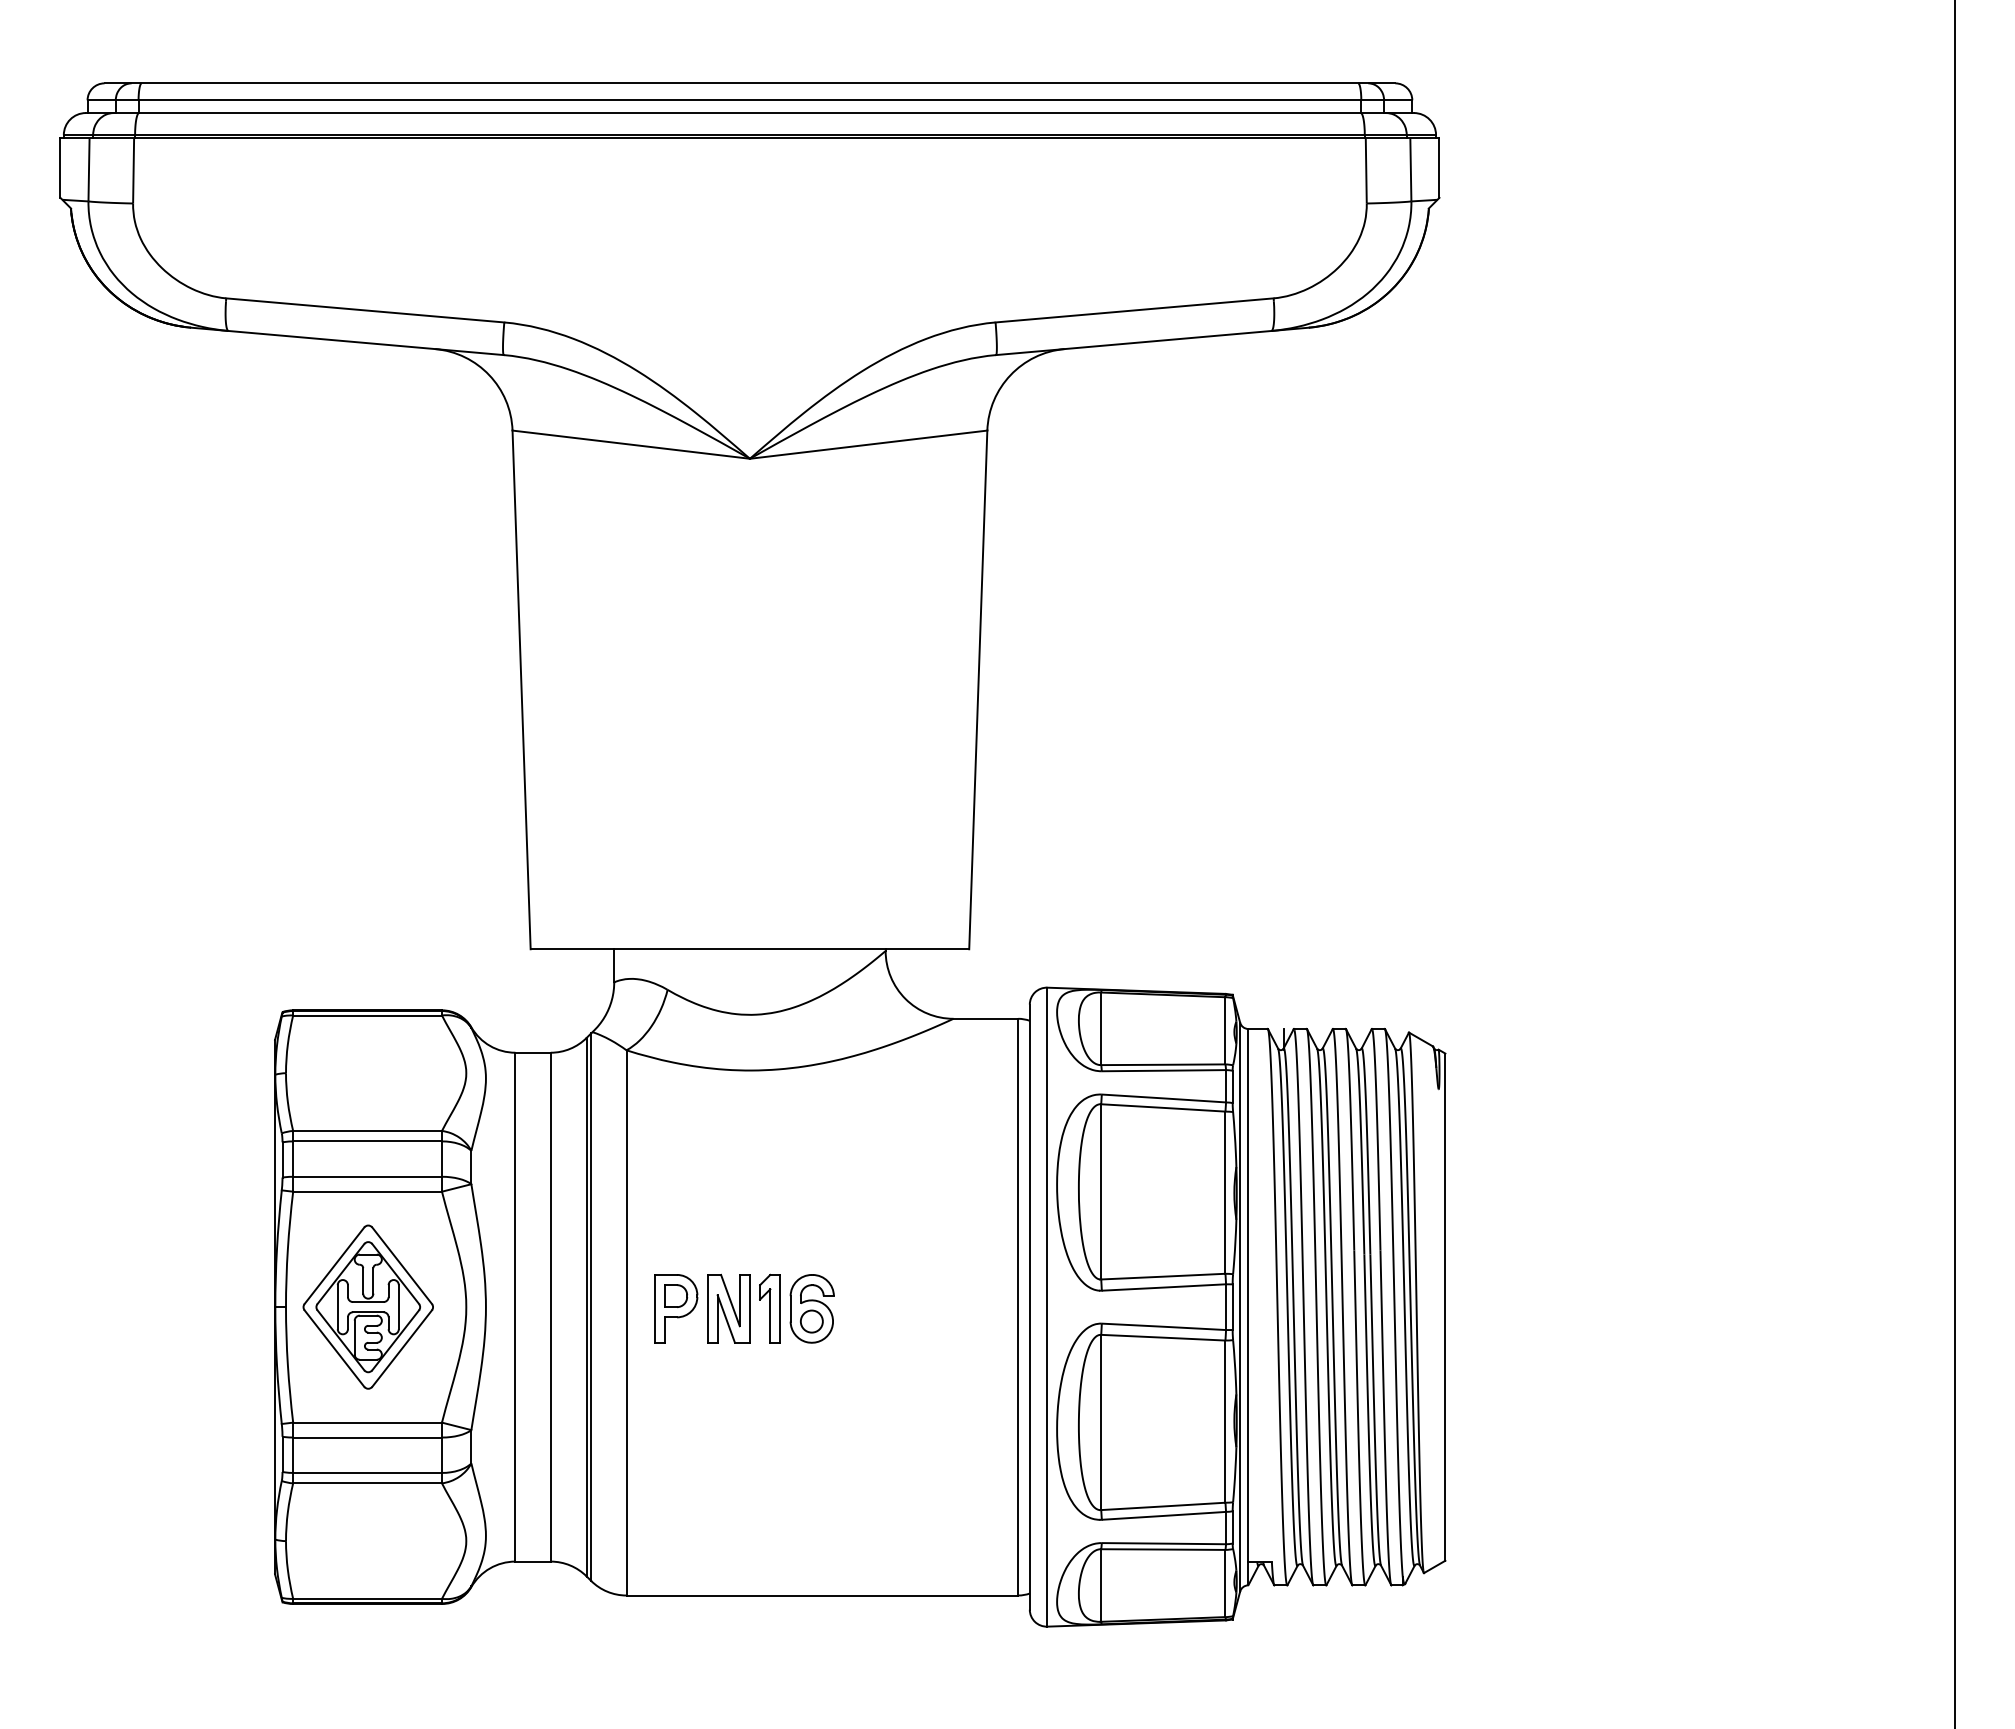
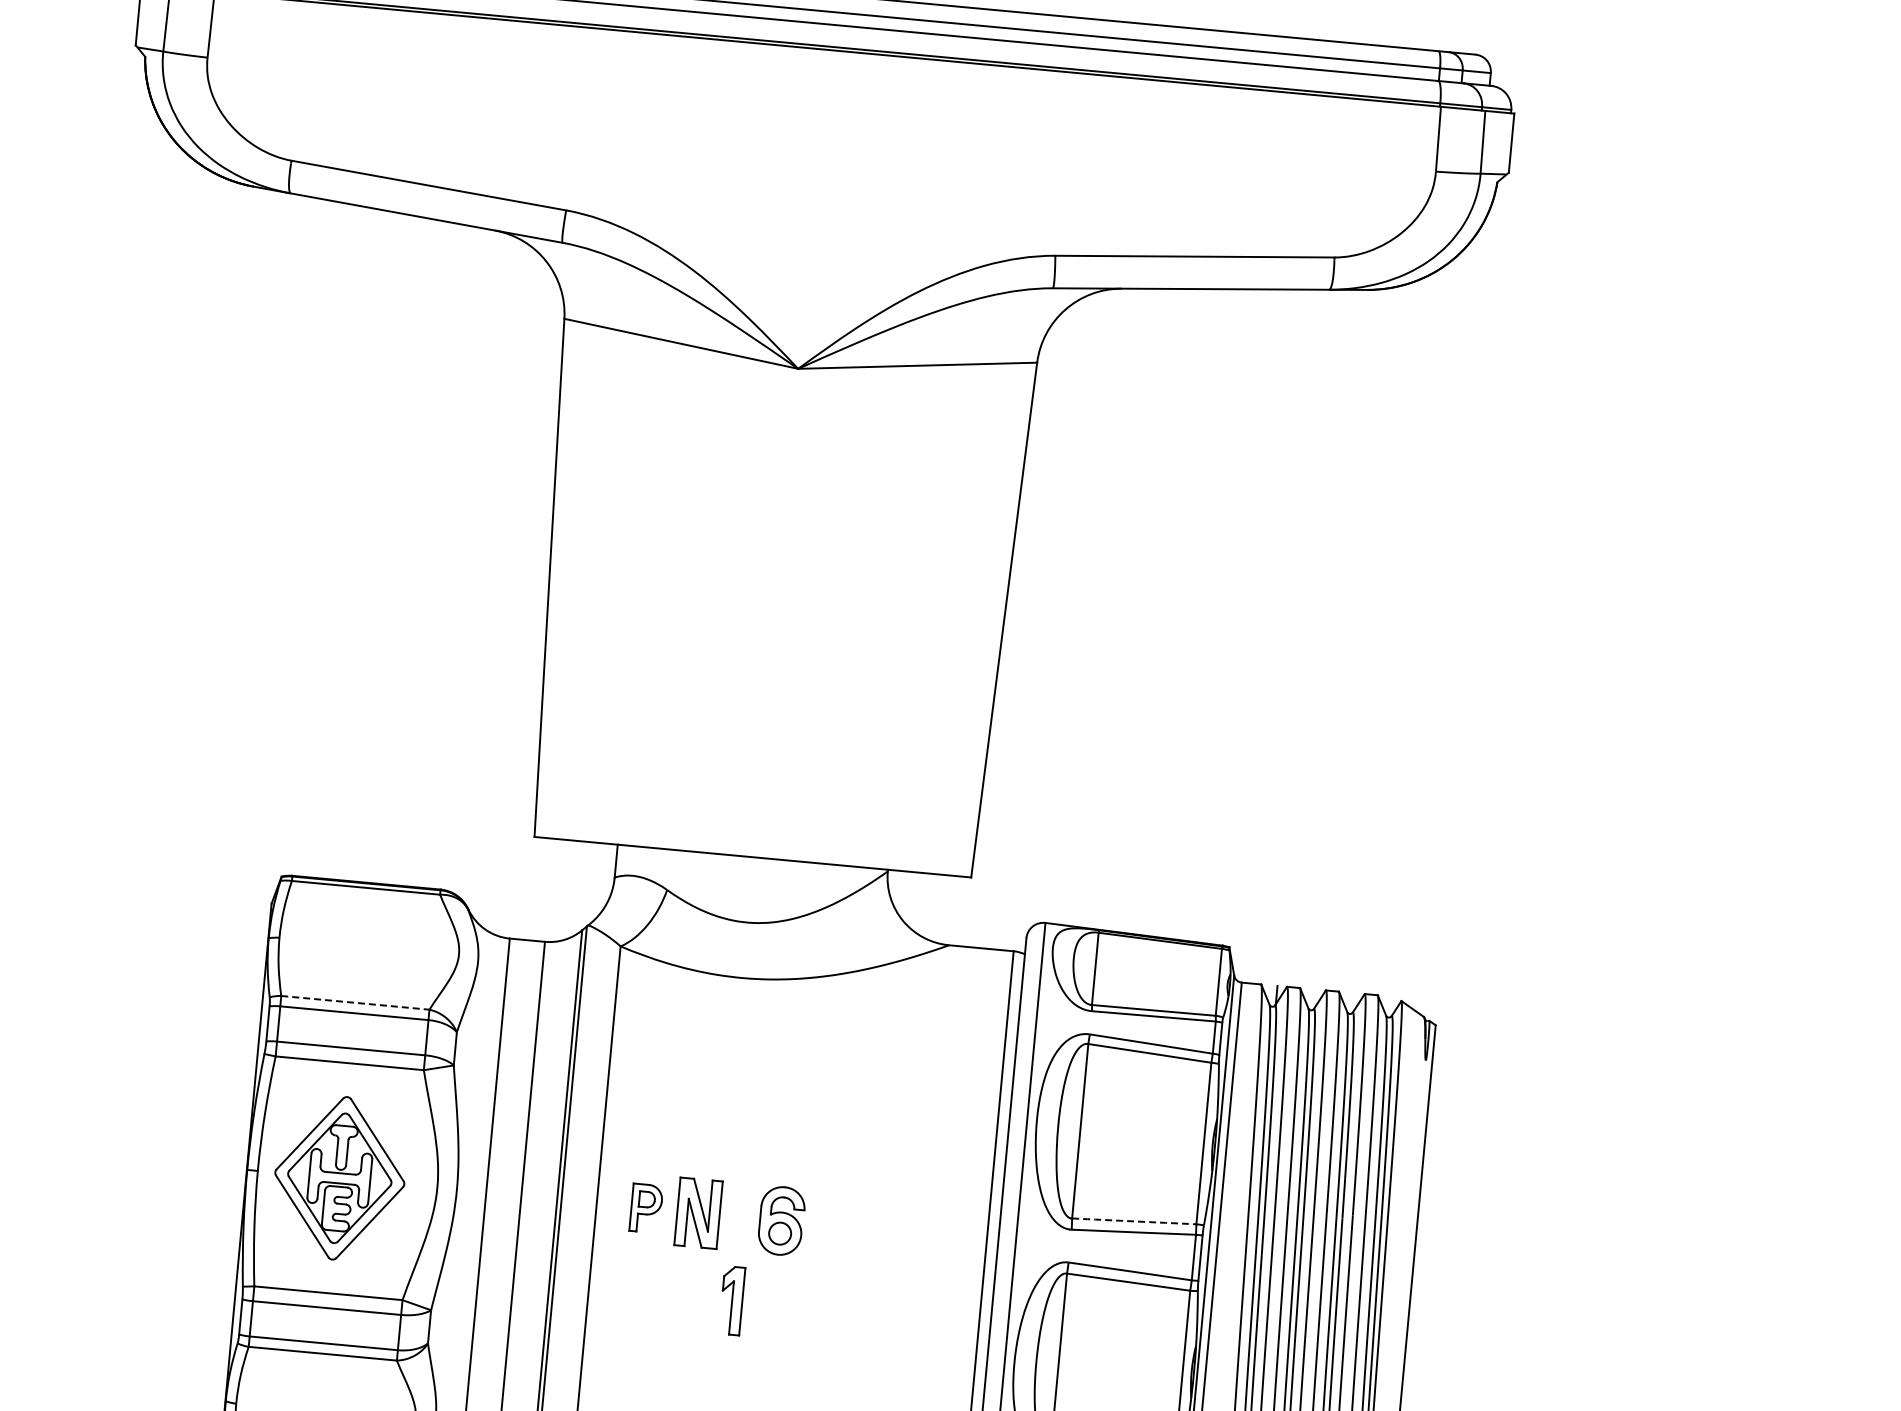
line: (368, 1130) -> (356, 1002), solid -> dashed
arc: (1163, 1276) -> (1134, 1221), solid -> dashed
part: (676, 1308) -> (646, 1208), size x0.7
part: (769, 1308) -> (731, 1300), moved

